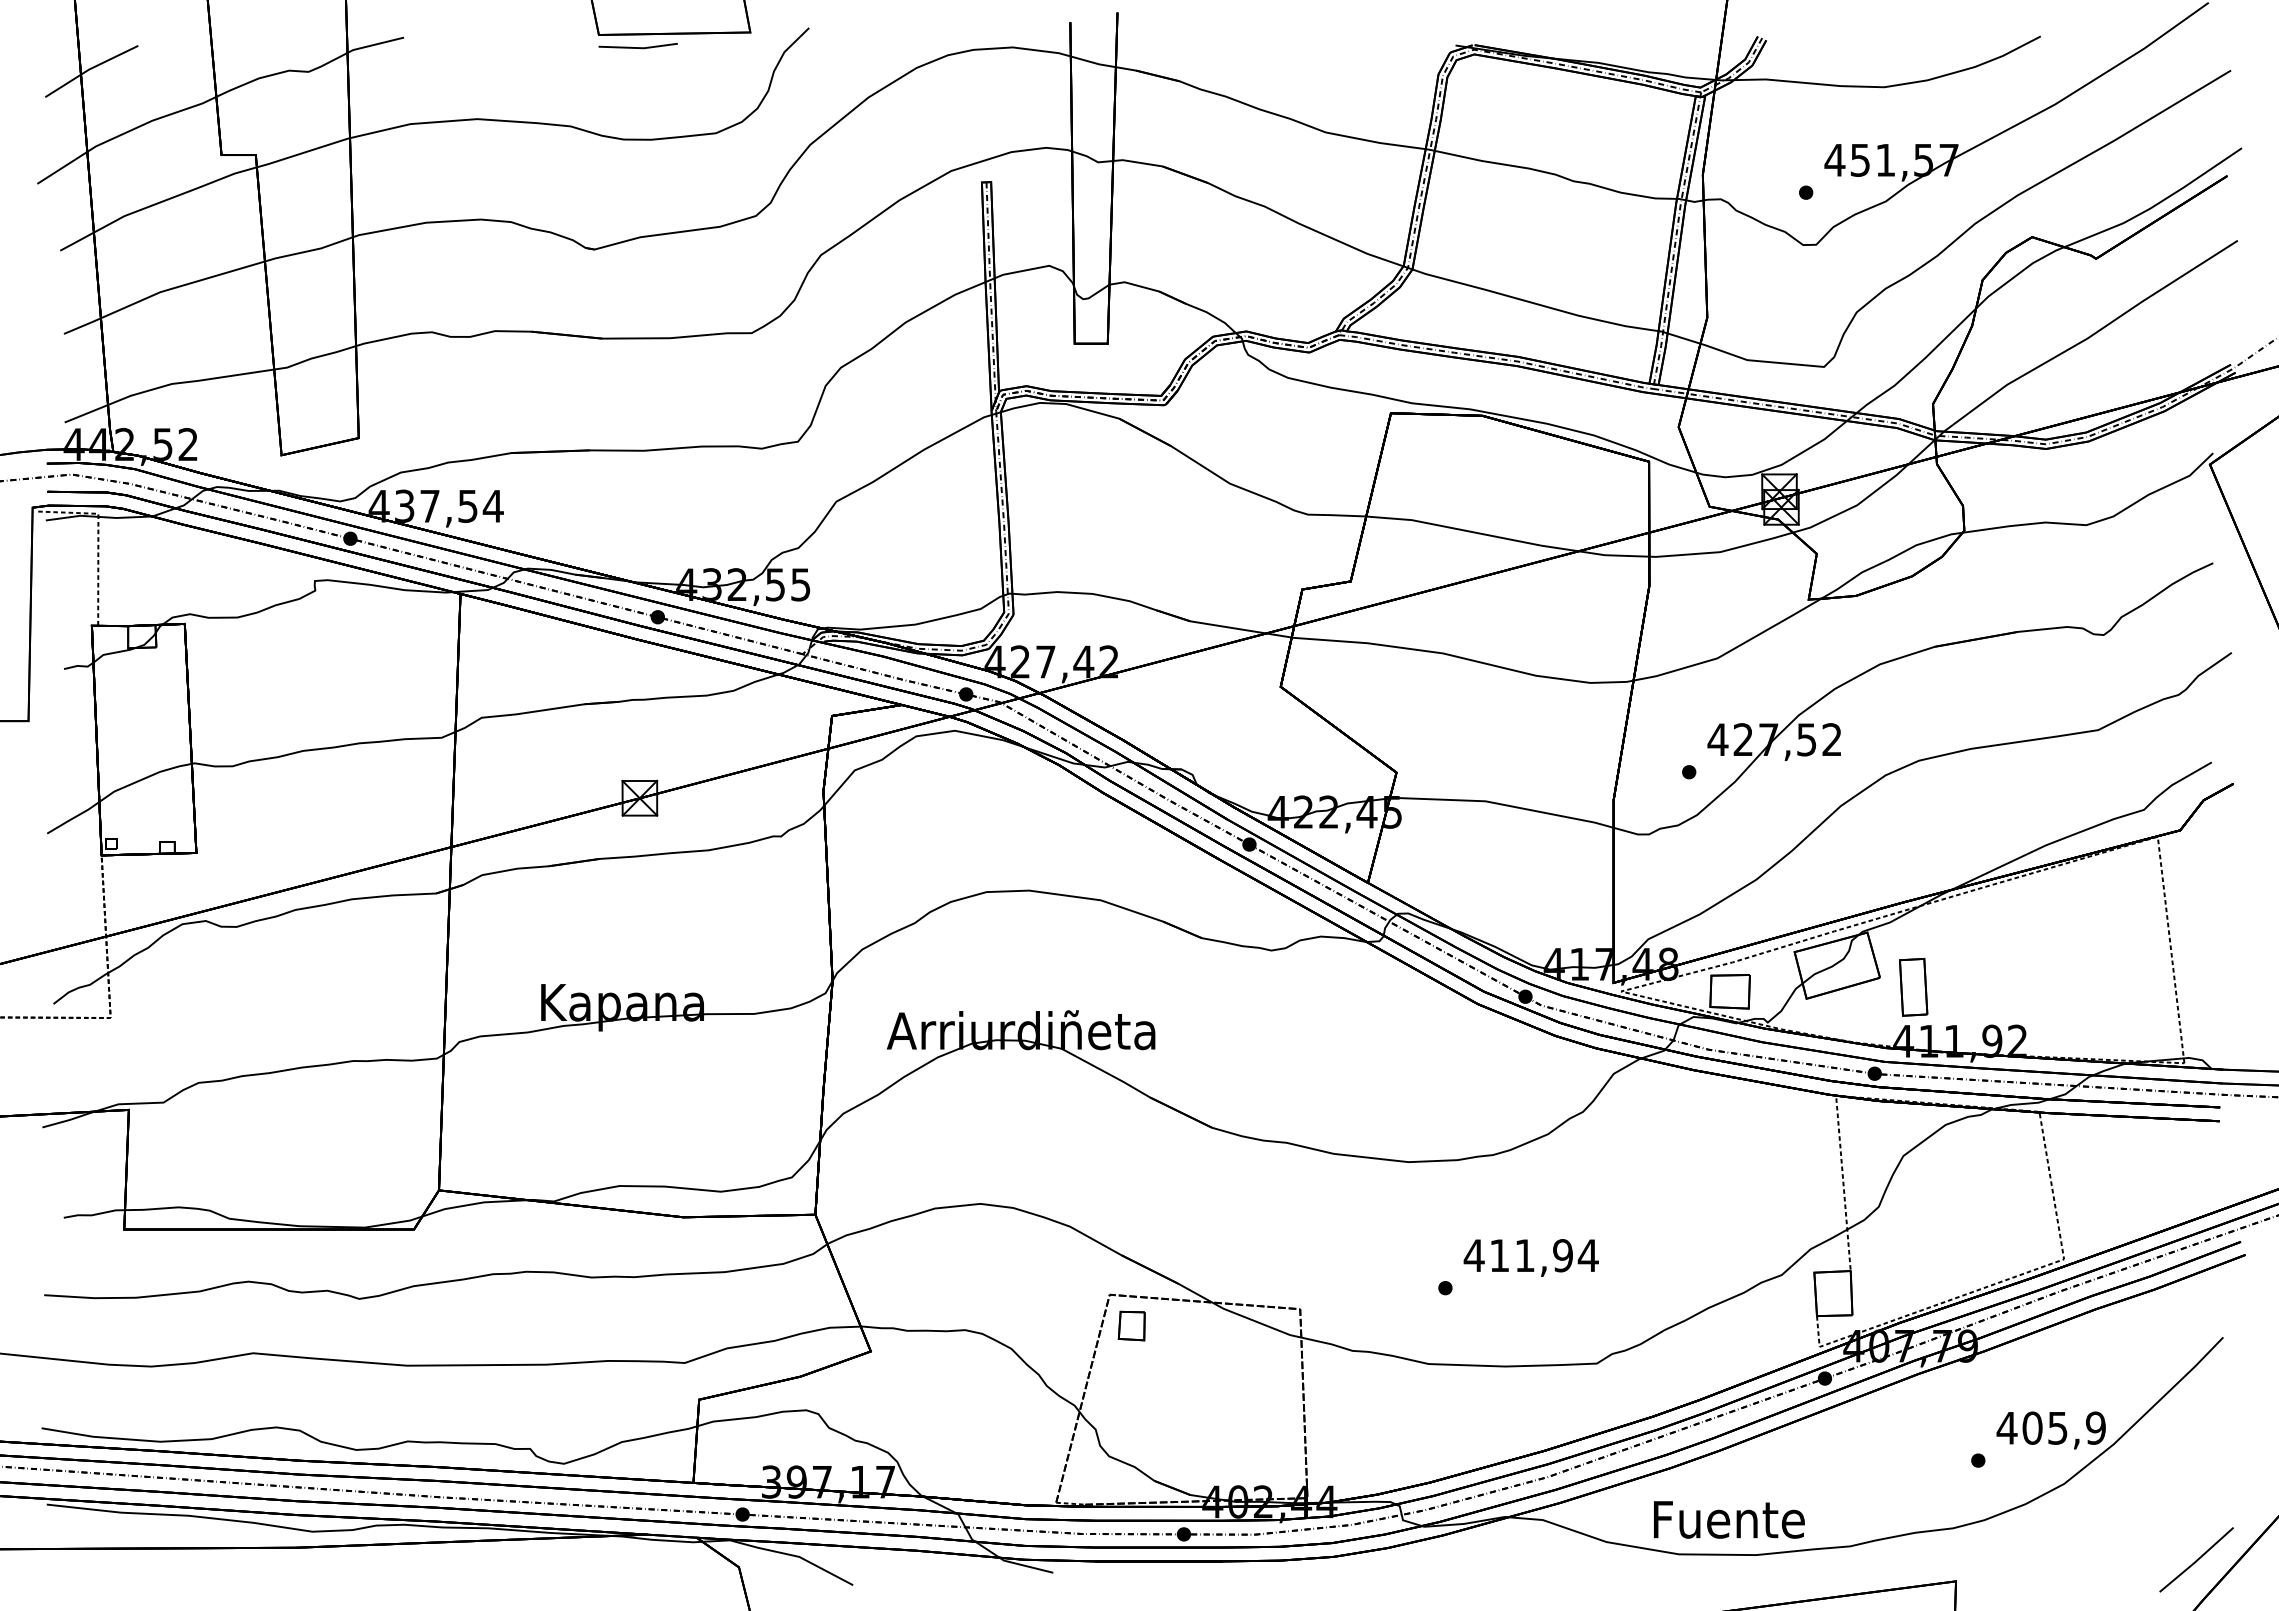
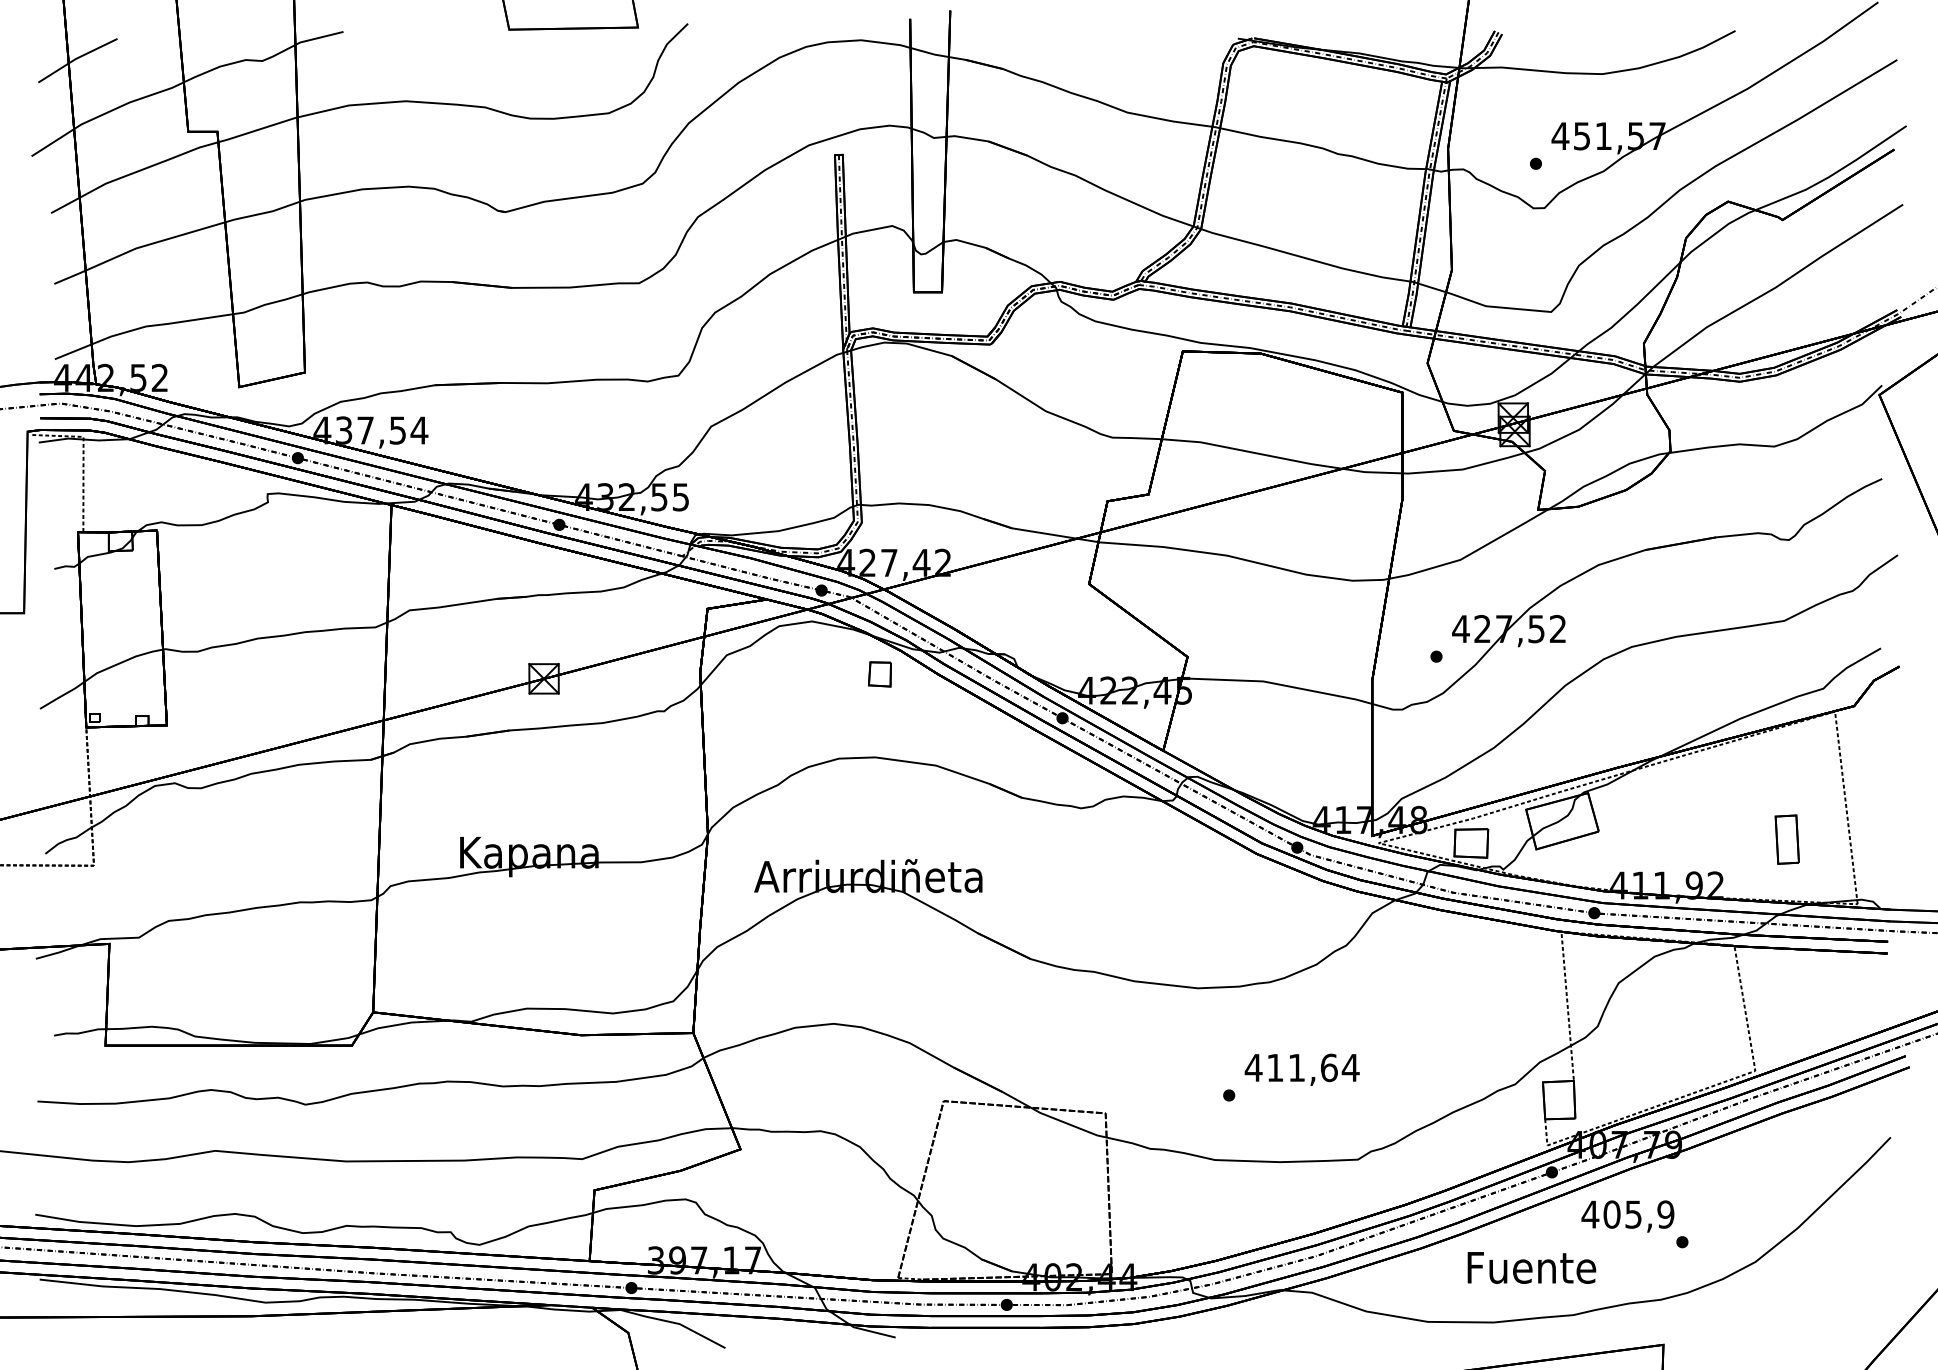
line: (637, 47) -> (542, 40), removed
part: (1913, 986) -> (1787, 838), moved
text: (1563, 1255) -> (1329, 1067), 411,94 -> 411,64
part: (1131, 1325) -> (879, 673), moved
text: (2050, 1430) -> (1627, 1216), moved
text: (1729, 1519) -> (1532, 1267), moved
line: (2196, 1559) -> (1867, 1326), removed

